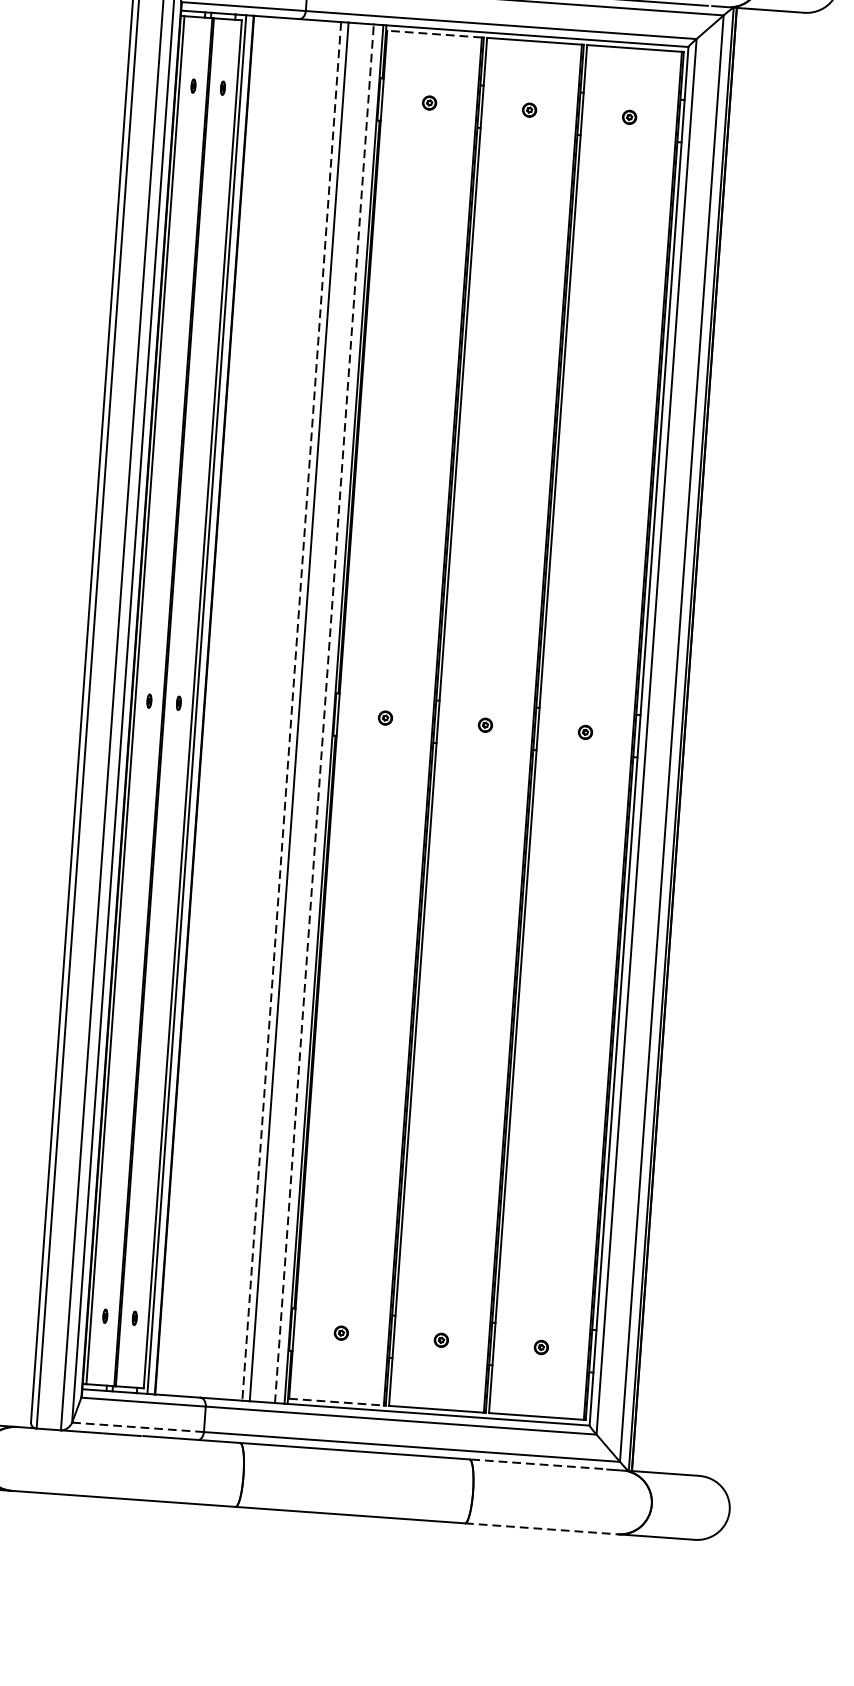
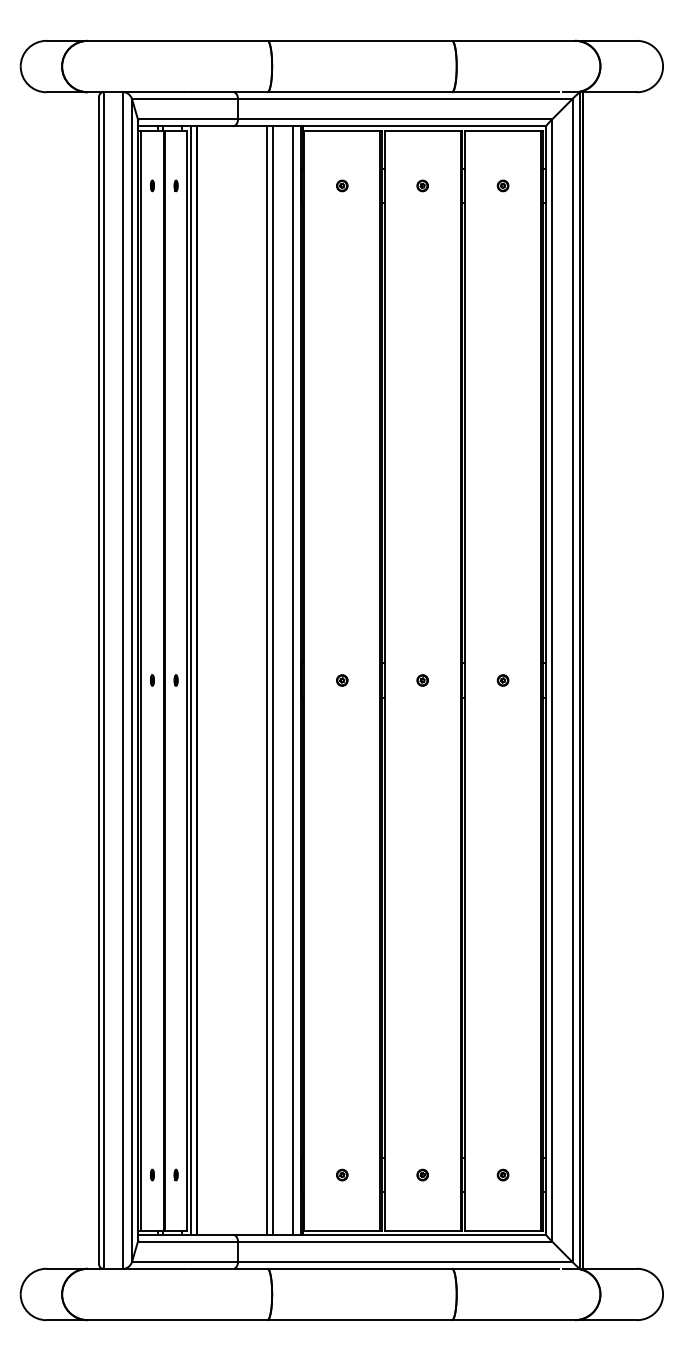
line: (433, 34) -> (341, 130), dashed -> solid
line: (291, 712) -> (266, 681), dashed -> solid
line: (324, 713) -> (293, 680), dashed -> solid
line: (336, 1402) -> (342, 1230), dashed -> solid
line: (138, 1427) -> (185, 1262), dashed -> solid
line: (536, 1463) -> (505, 1268), dashed -> solid
line: (541, 1529) -> (513, 1320), dashed -> solid

